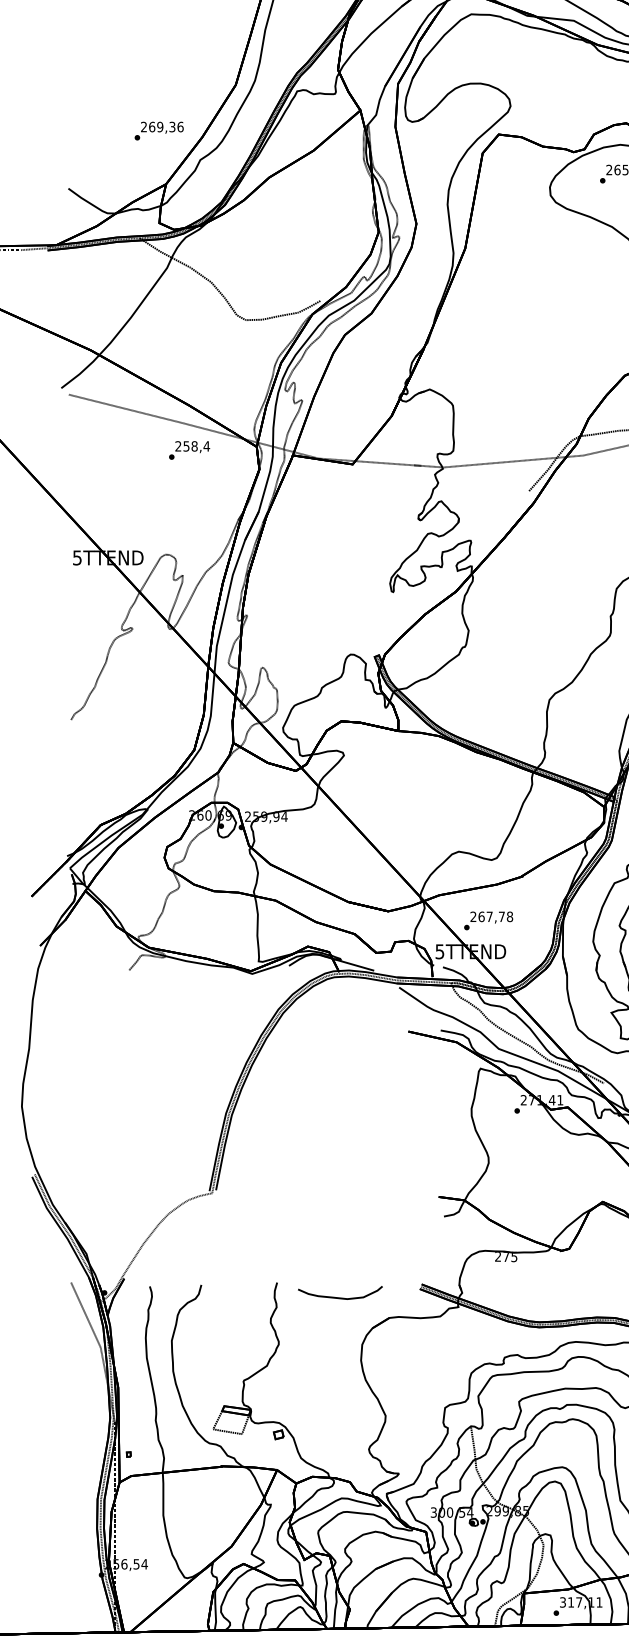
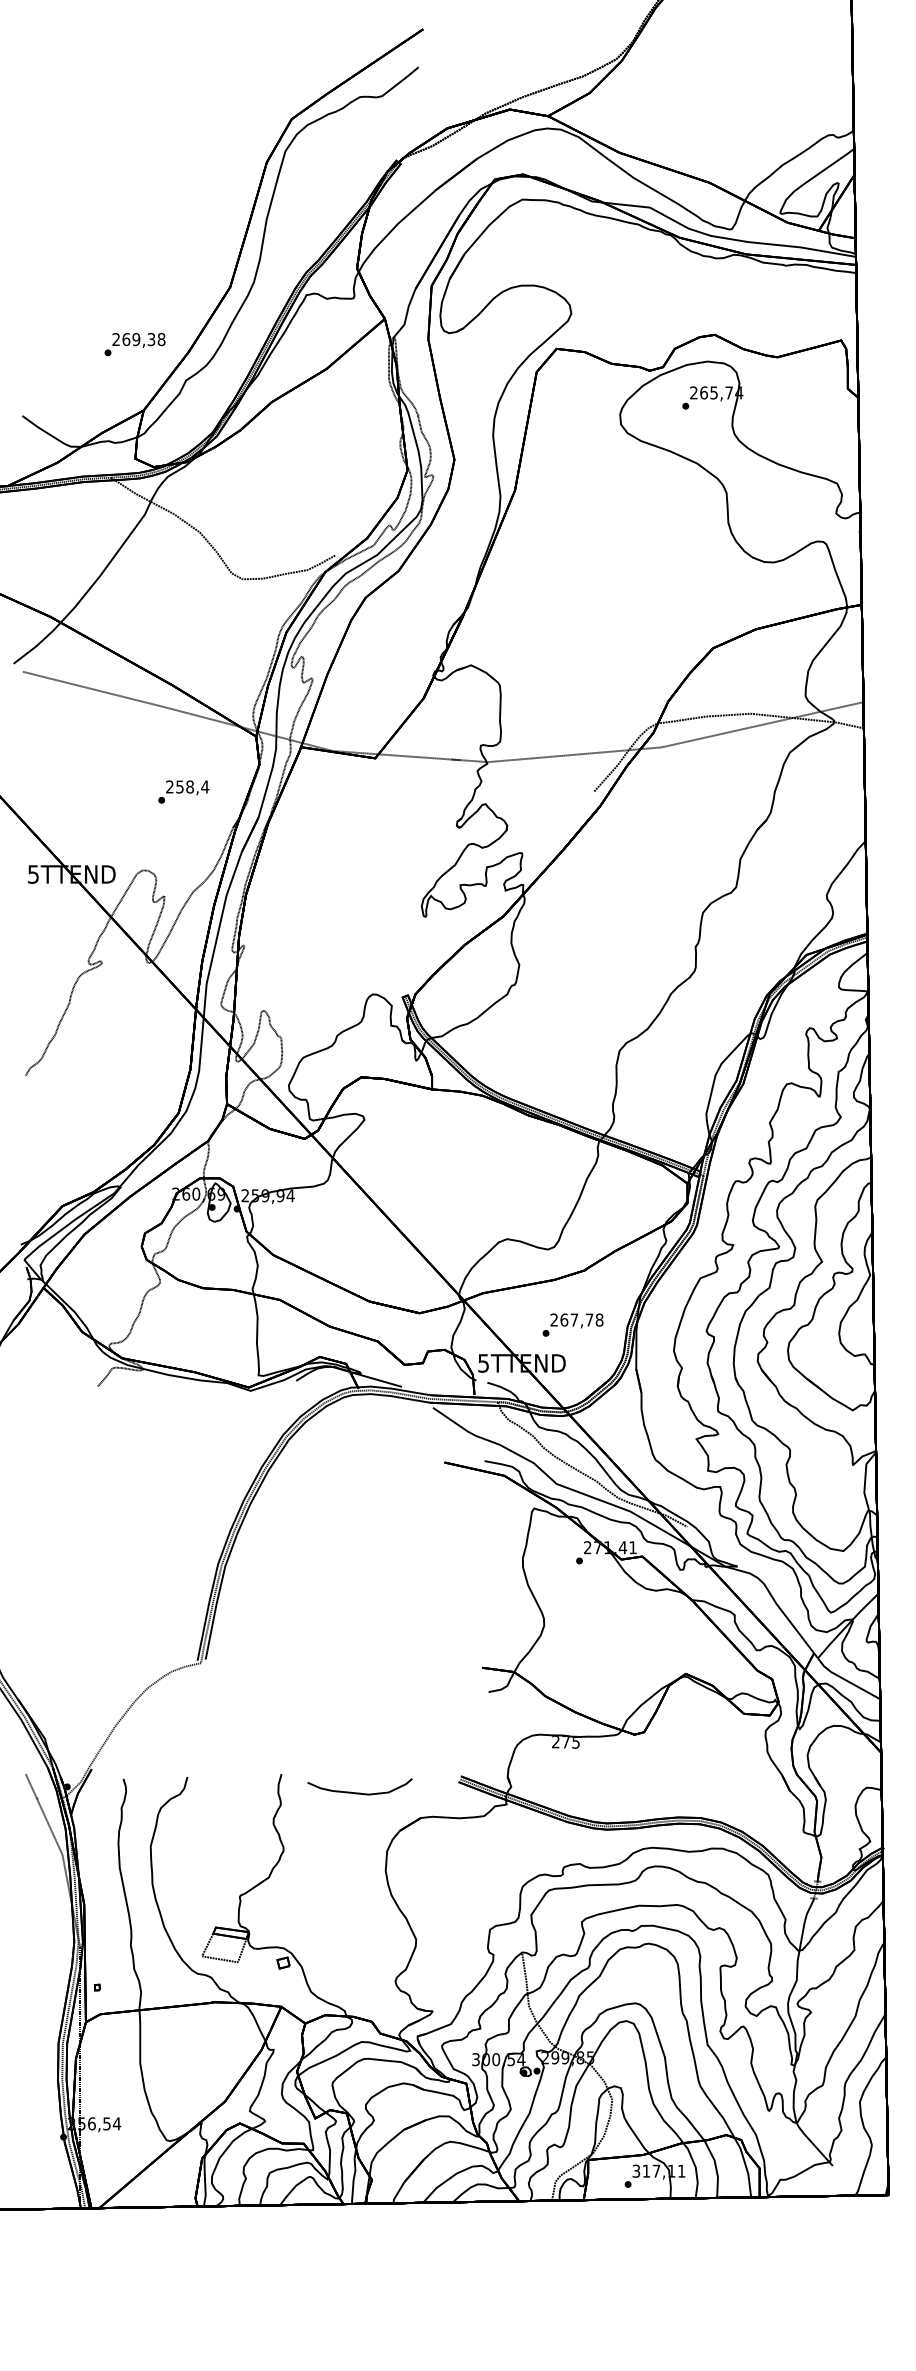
text: (180, 127) -> (161, 339), 269,36 -> 269,38
text: (189, 450) -> (183, 791), moved
text: (488, 920) -> (572, 1324), moved

